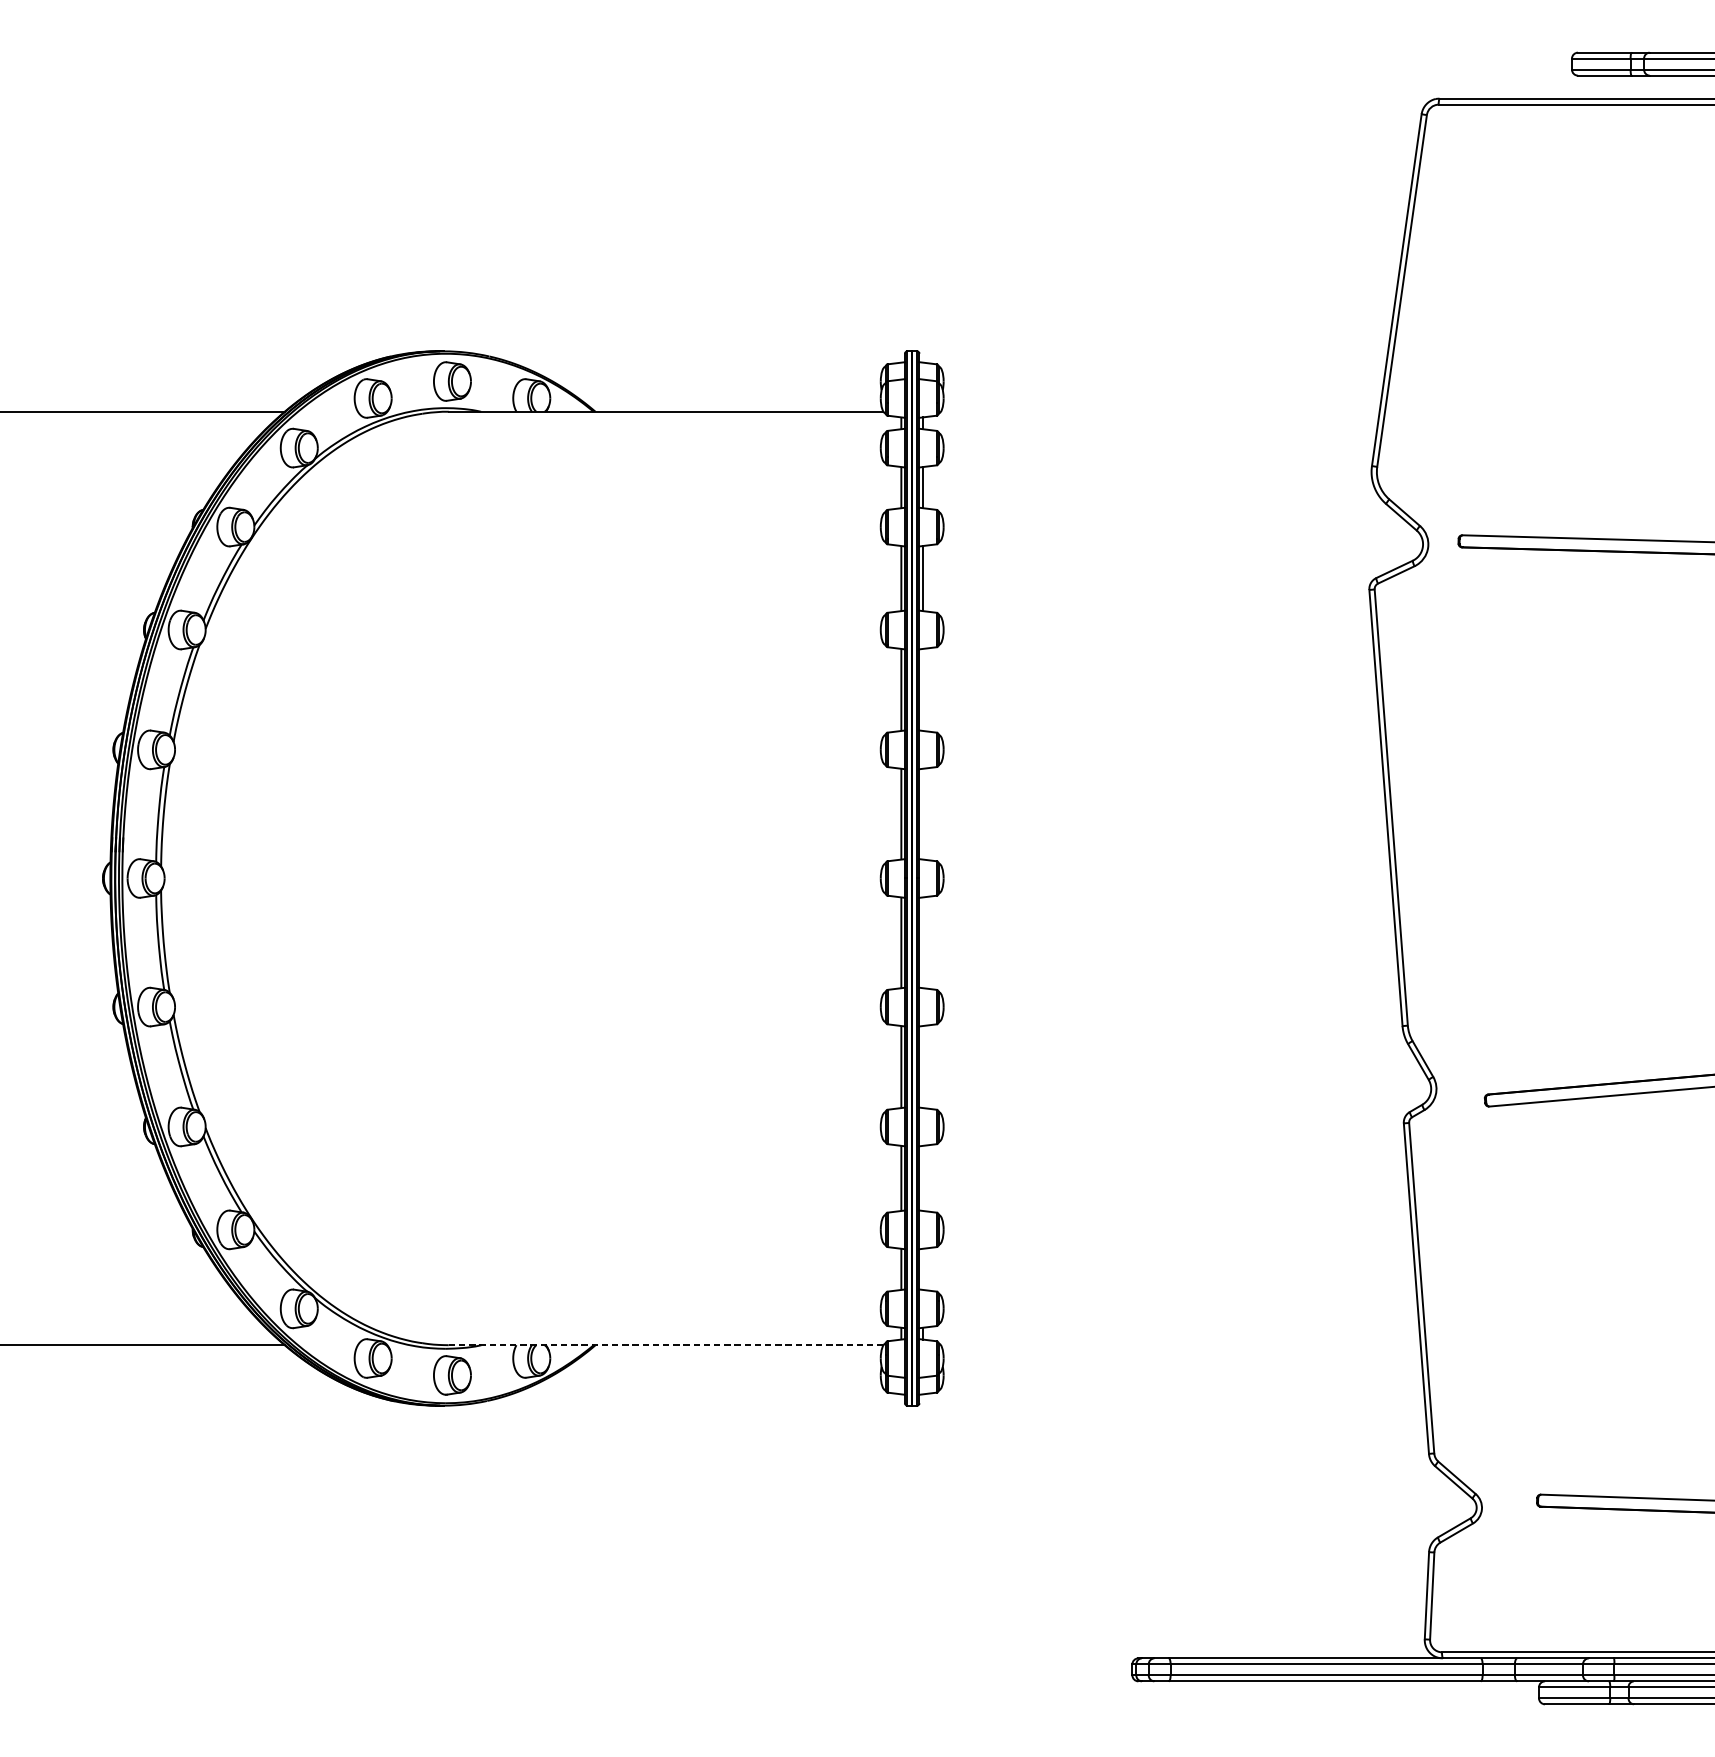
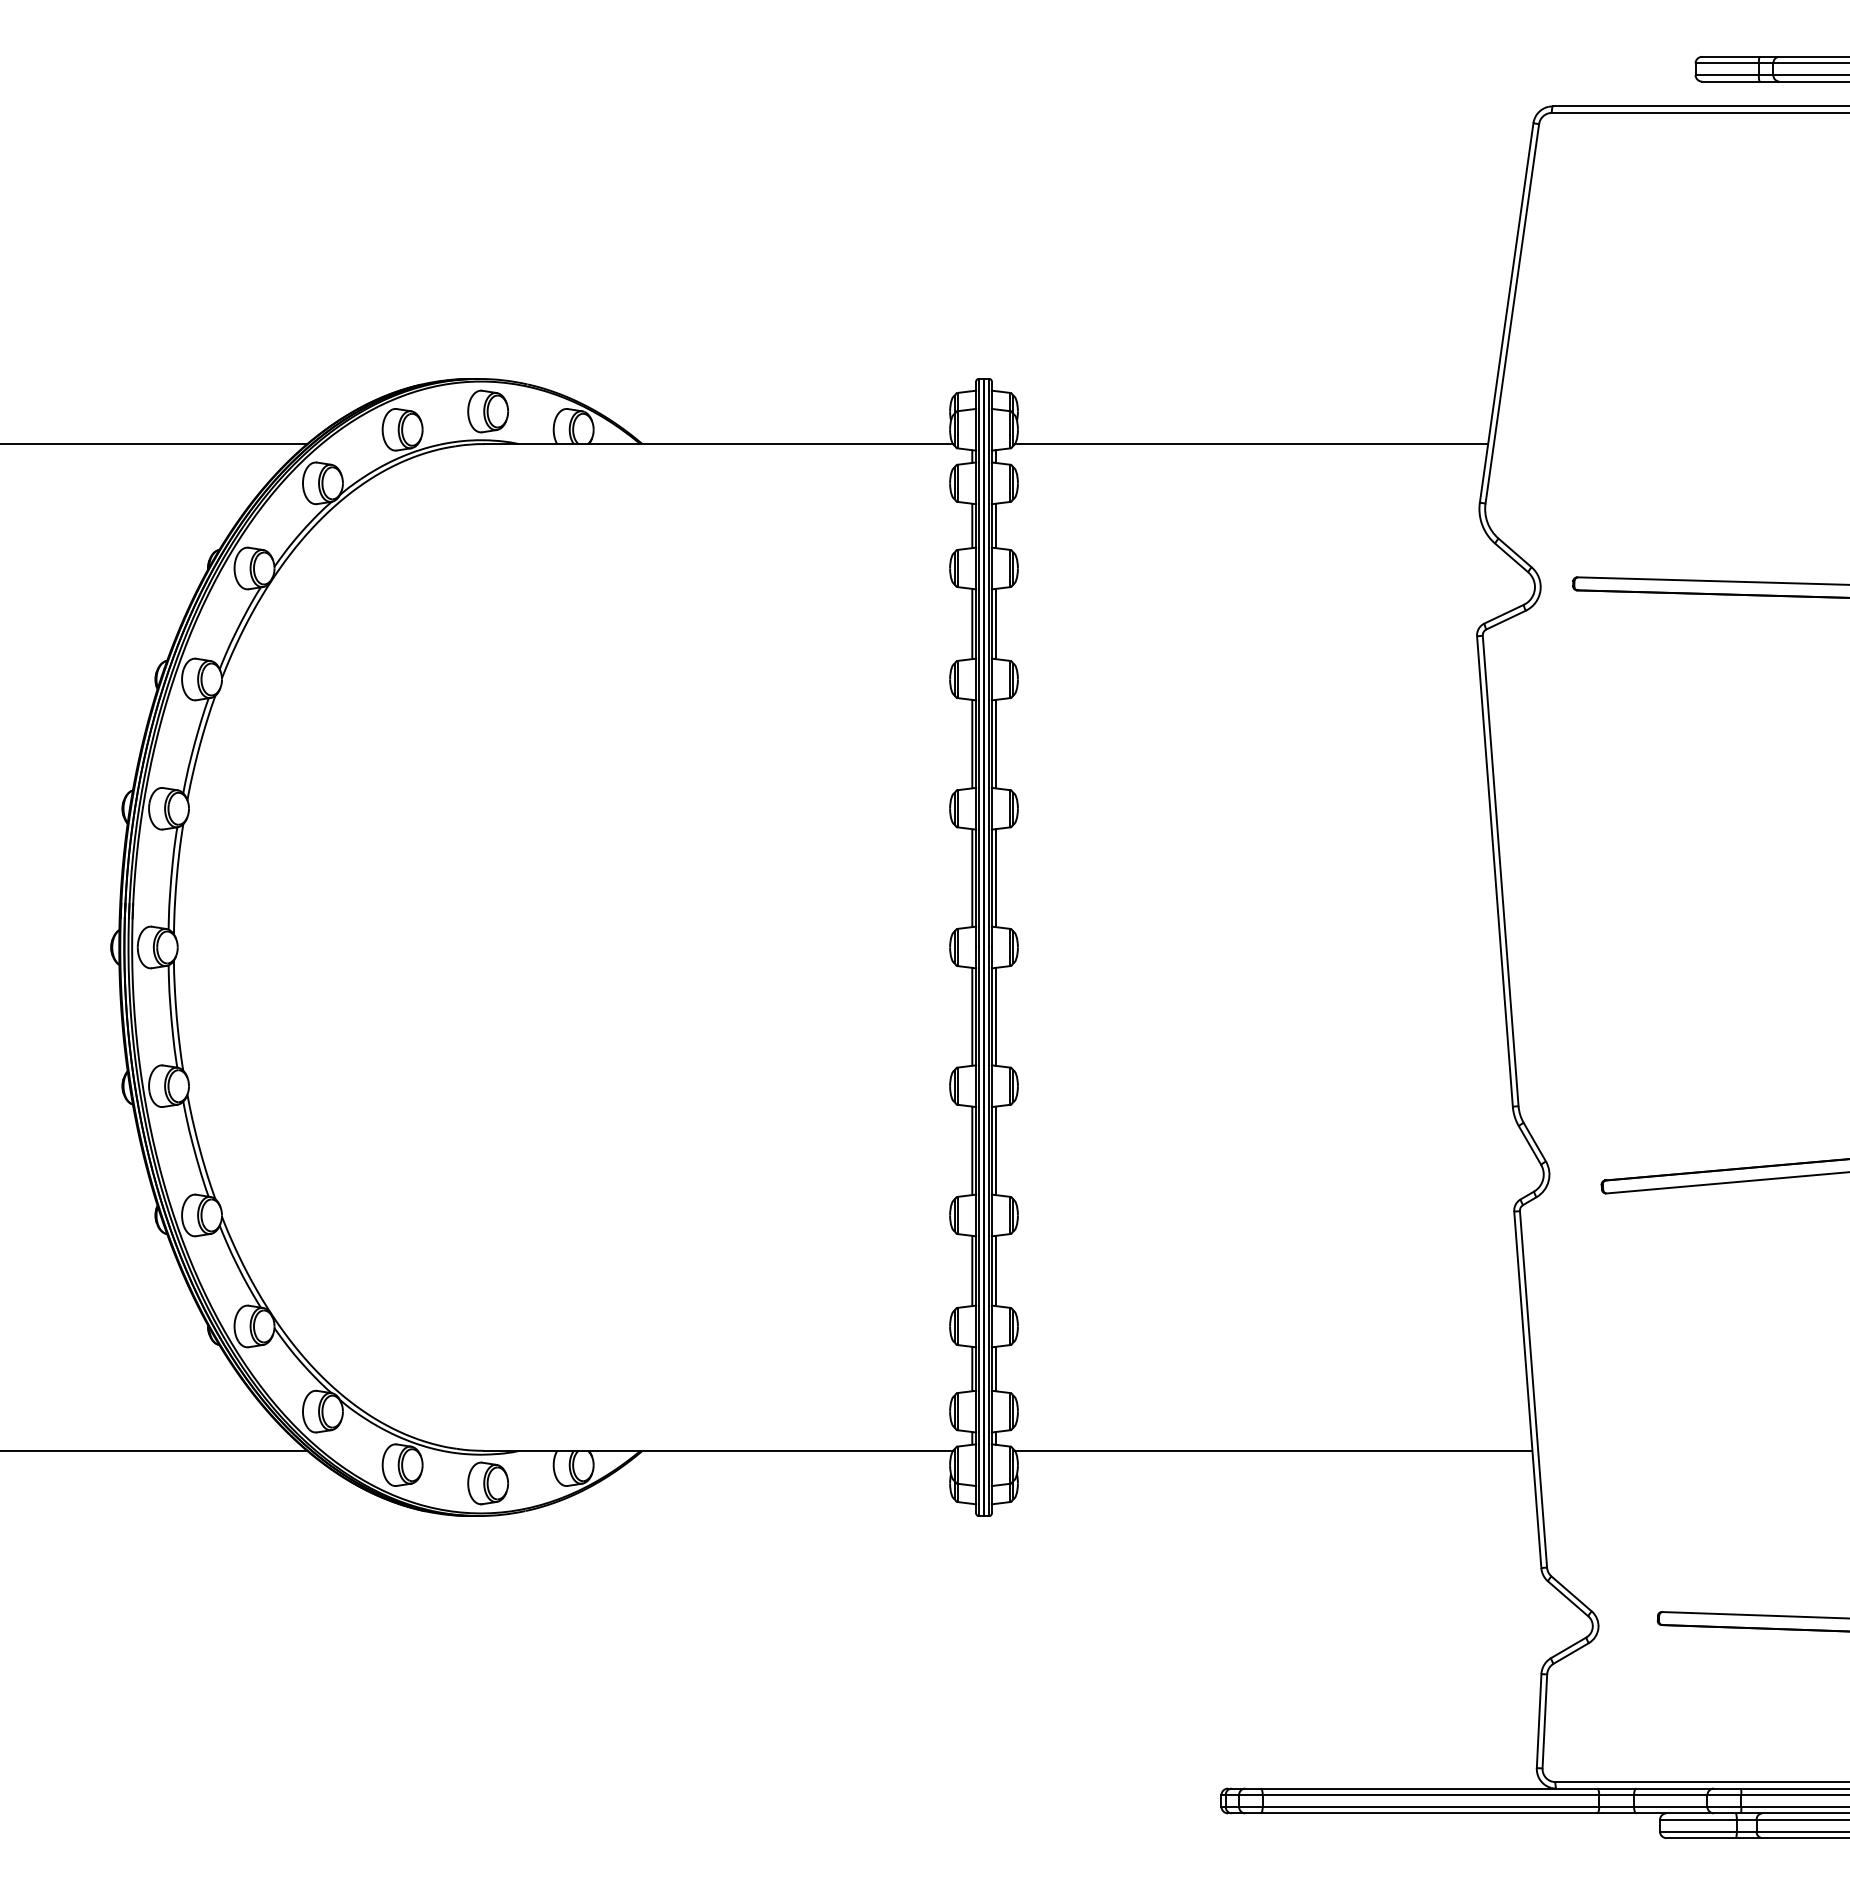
line: (1160, 412) -> (1251, 444), added
line: (922, 689) -> (995, 743), added
line: (922, 814) -> (995, 878), added
line: (922, 942) -> (995, 1016), added
line: (922, 1066) -> (995, 1150), added
line: (922, 1177) -> (995, 1270), added
line: (922, 1268) -> (995, 1368), added
line: (666, 1344) -> (719, 1450), dashed -> solid
line: (1180, 1344) -> (1273, 1450), added

